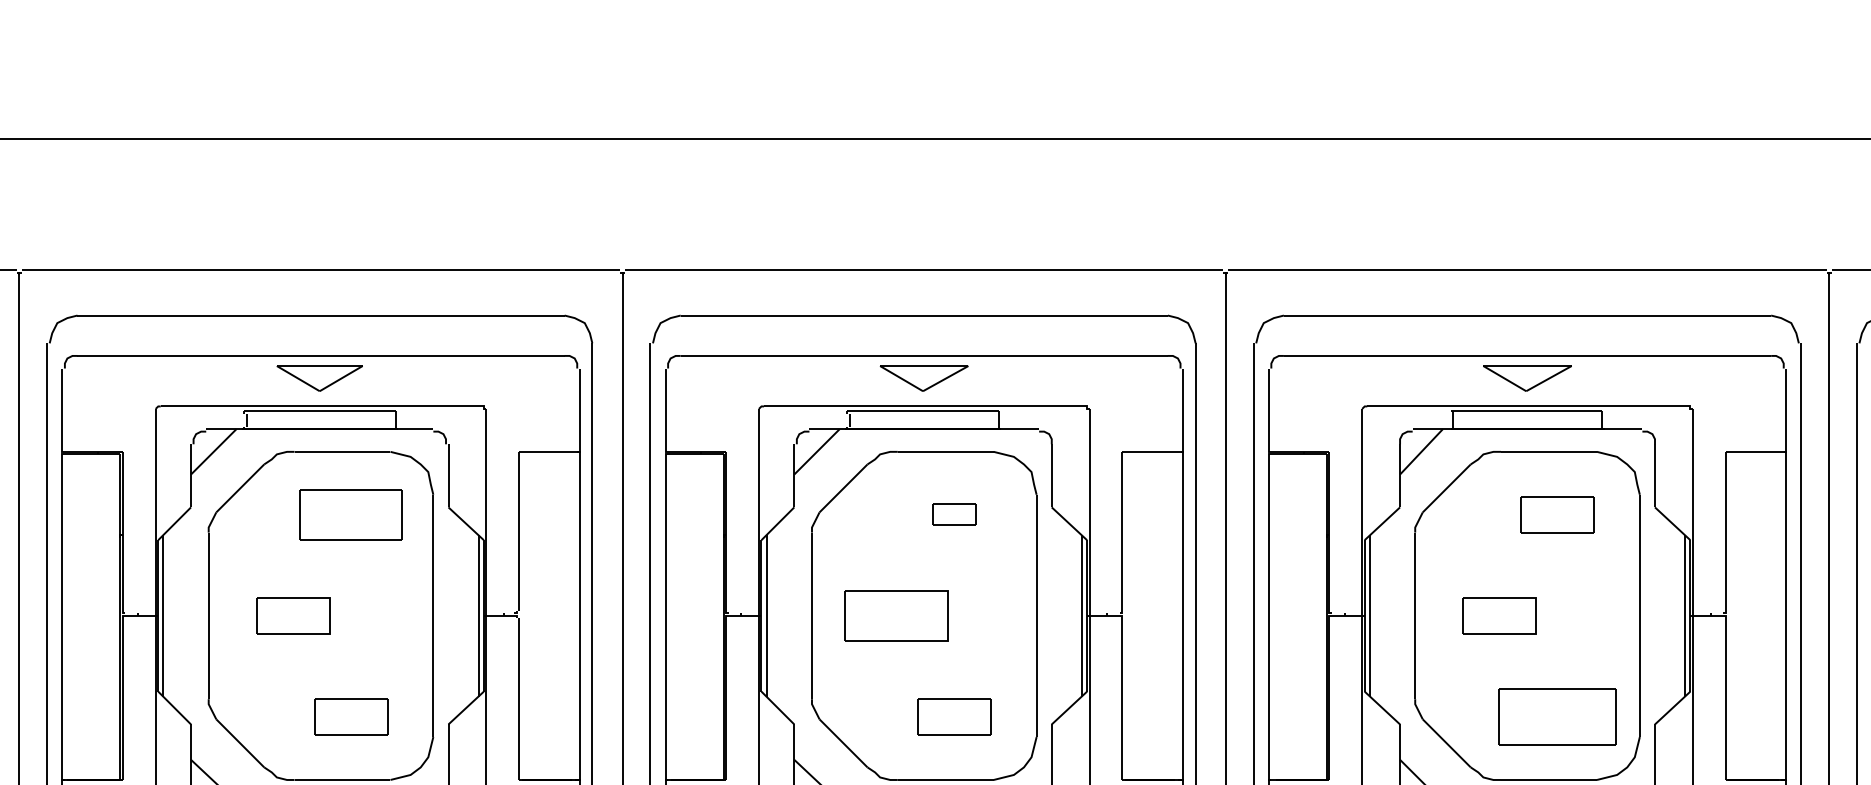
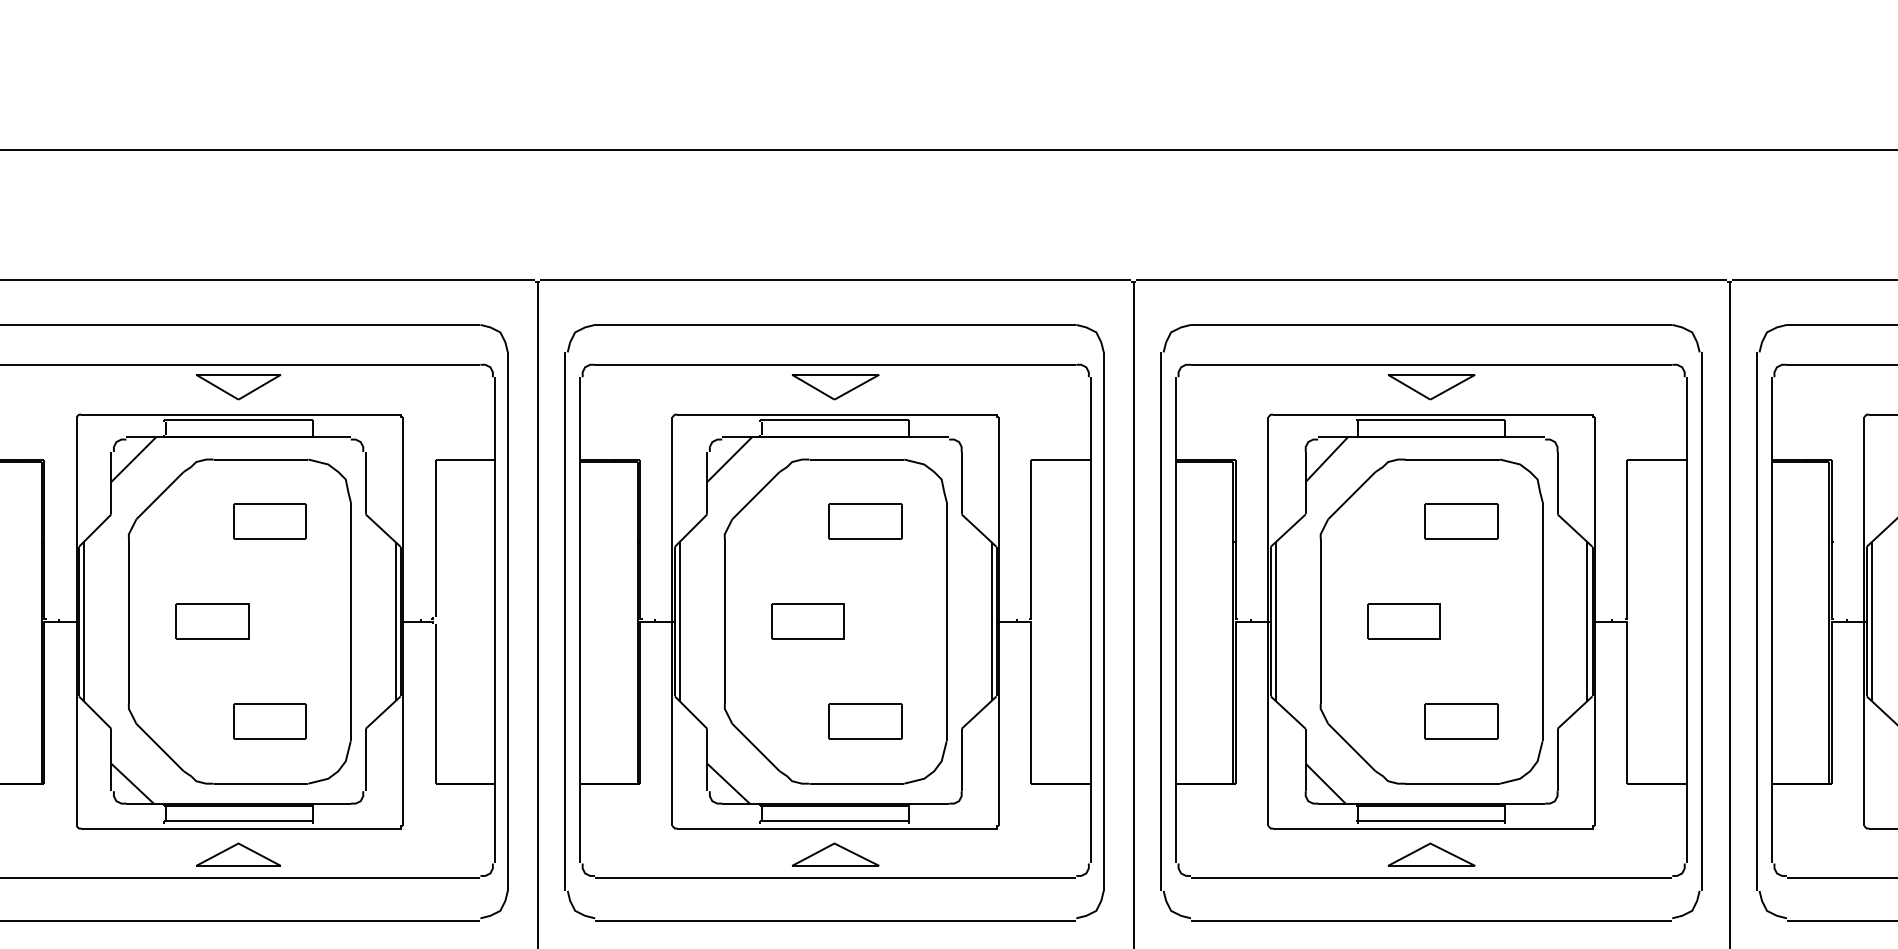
part: (351, 514) -> (269, 521), size x0.71
part: (954, 514) -> (865, 521), size x1.67
part: (895, 615) -> (807, 621), size x0.71
part: (1557, 717) -> (1461, 721), size x0.62

